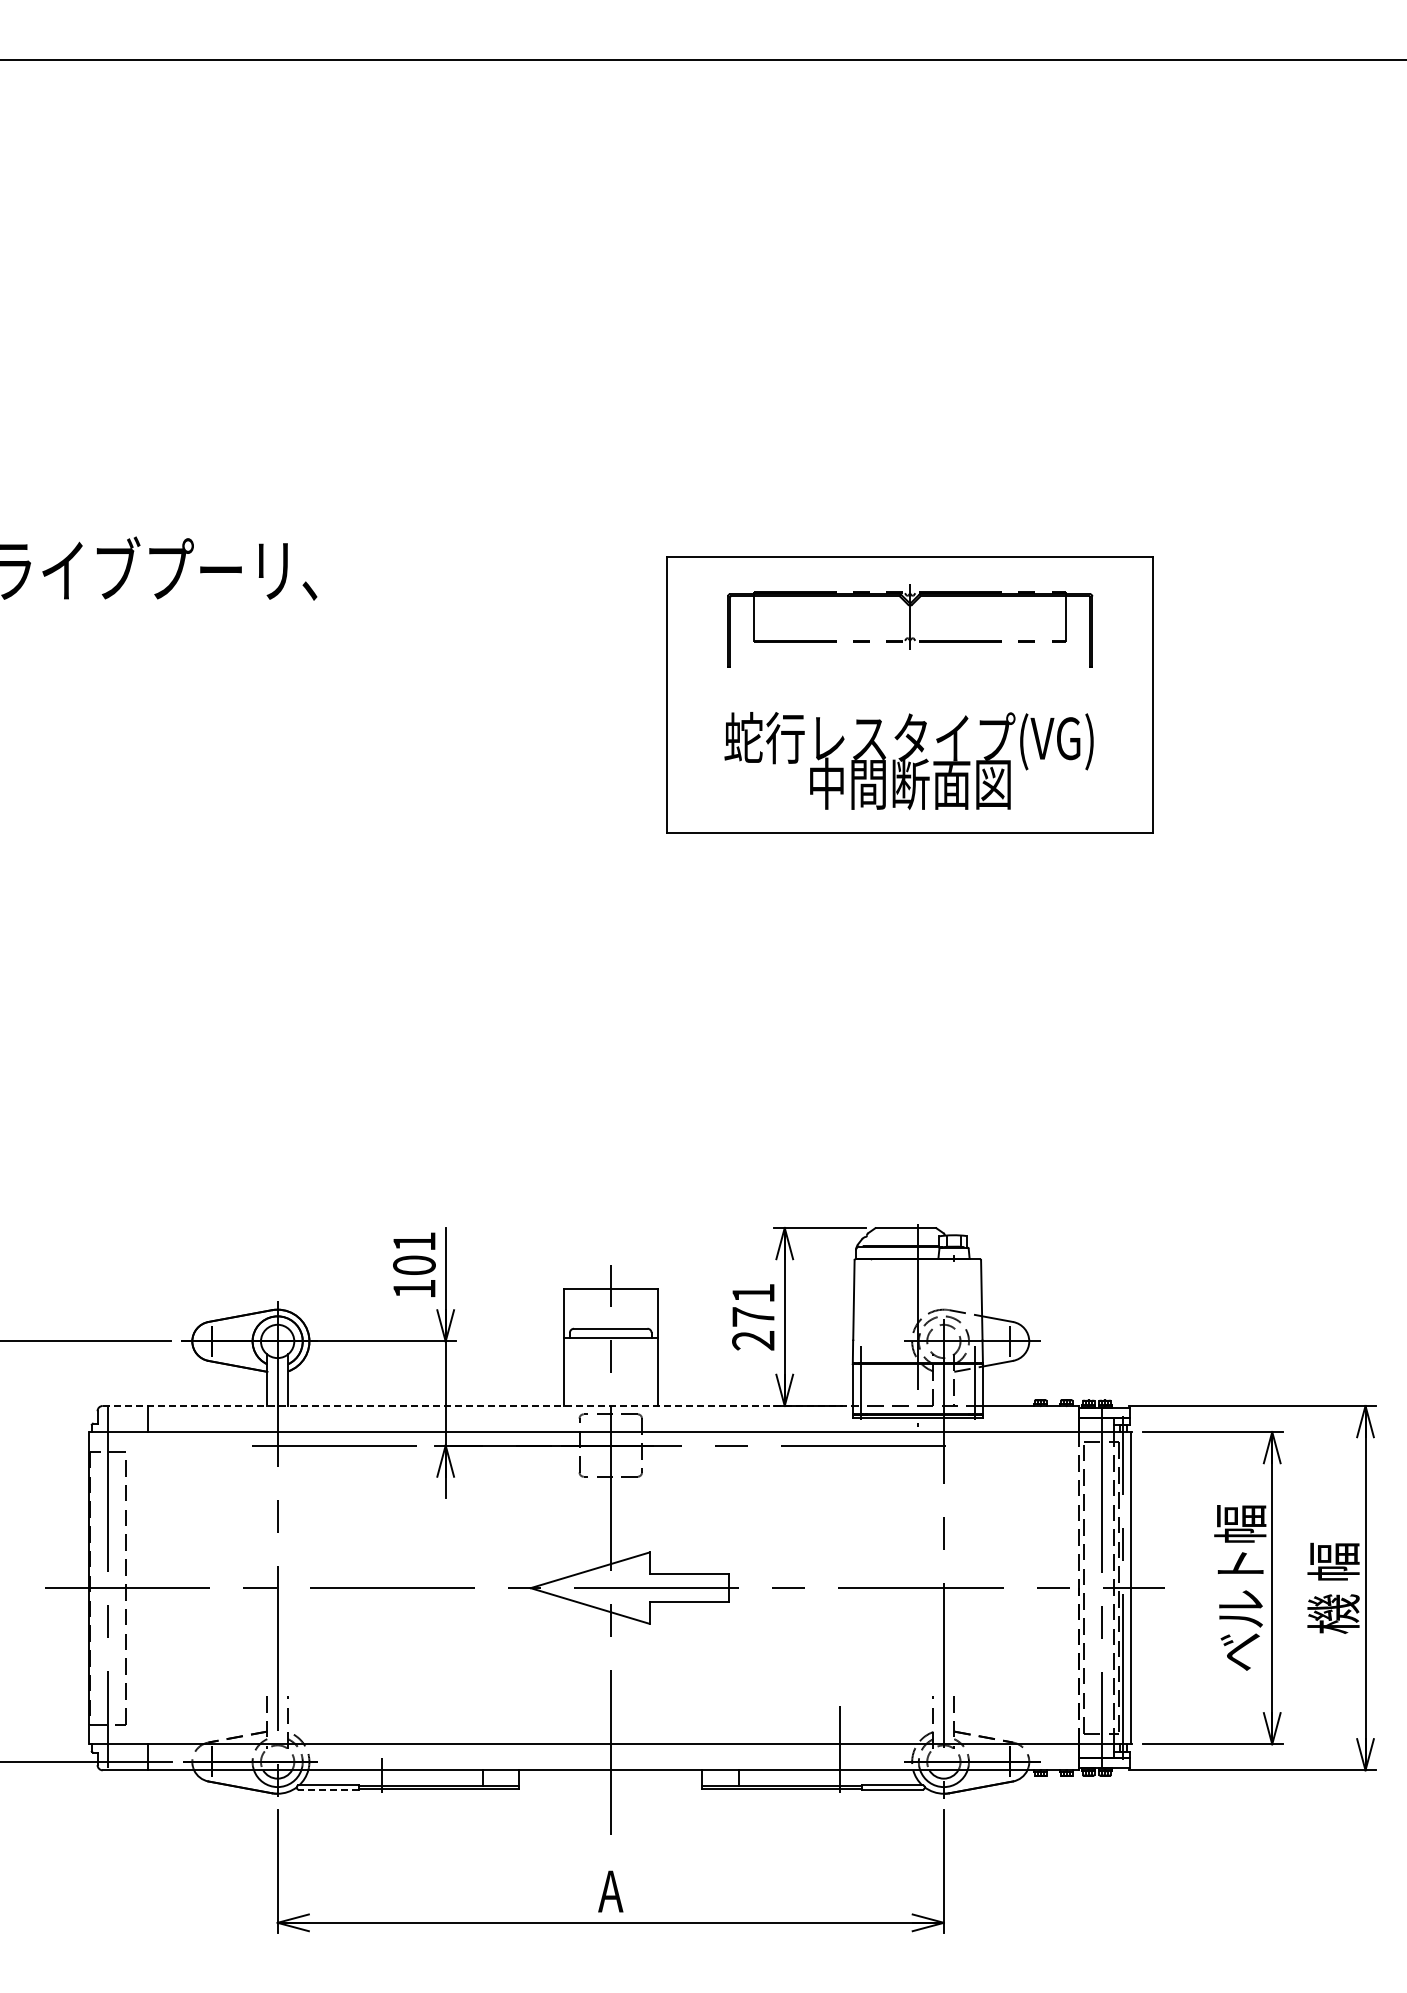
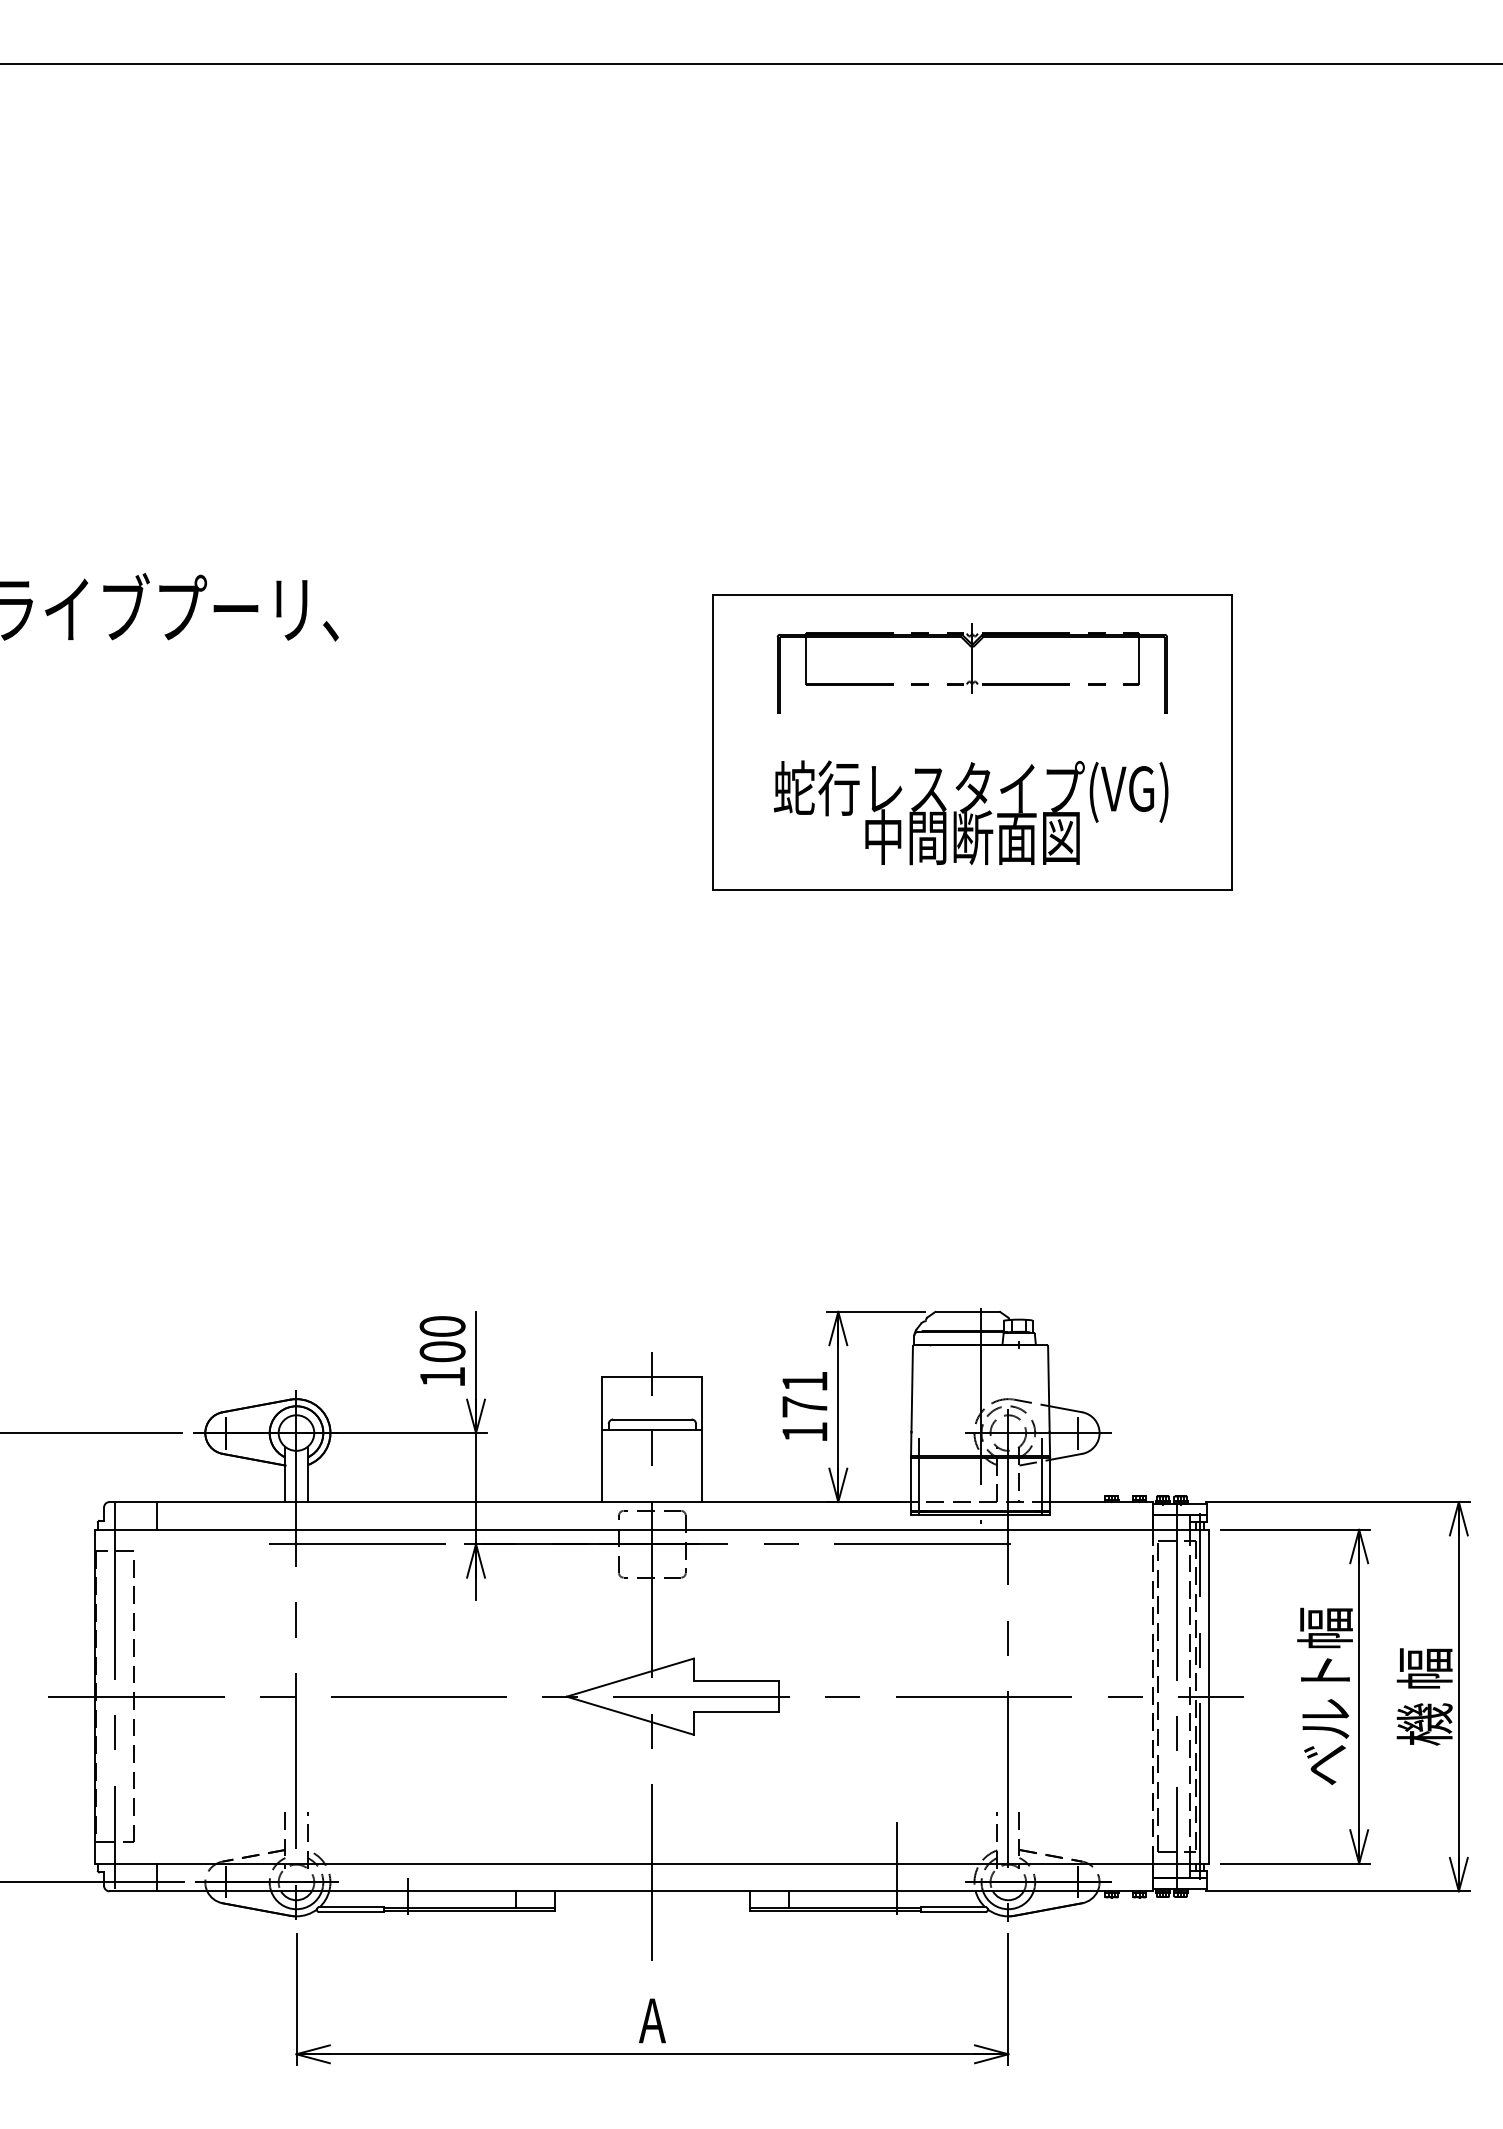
text: (414, 1241) -> (442, 1326), 101 -> 100
text: (753, 1340) -> (804, 1432), 271 -> 171
line: (478, 1405) -> (511, 1501), dashed -> solid
line: (328, 1789) -> (350, 1911), dashed -> solid

